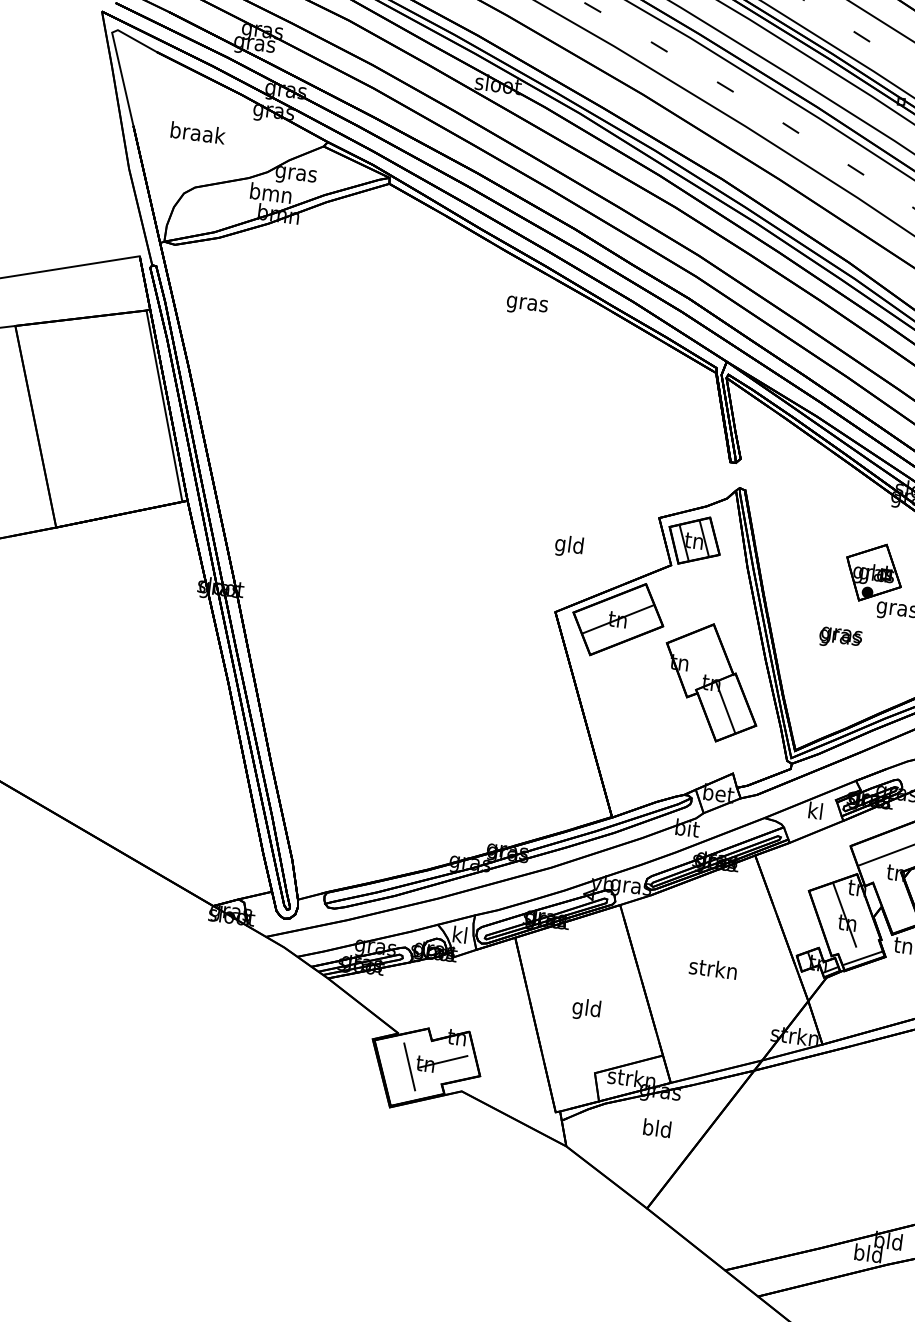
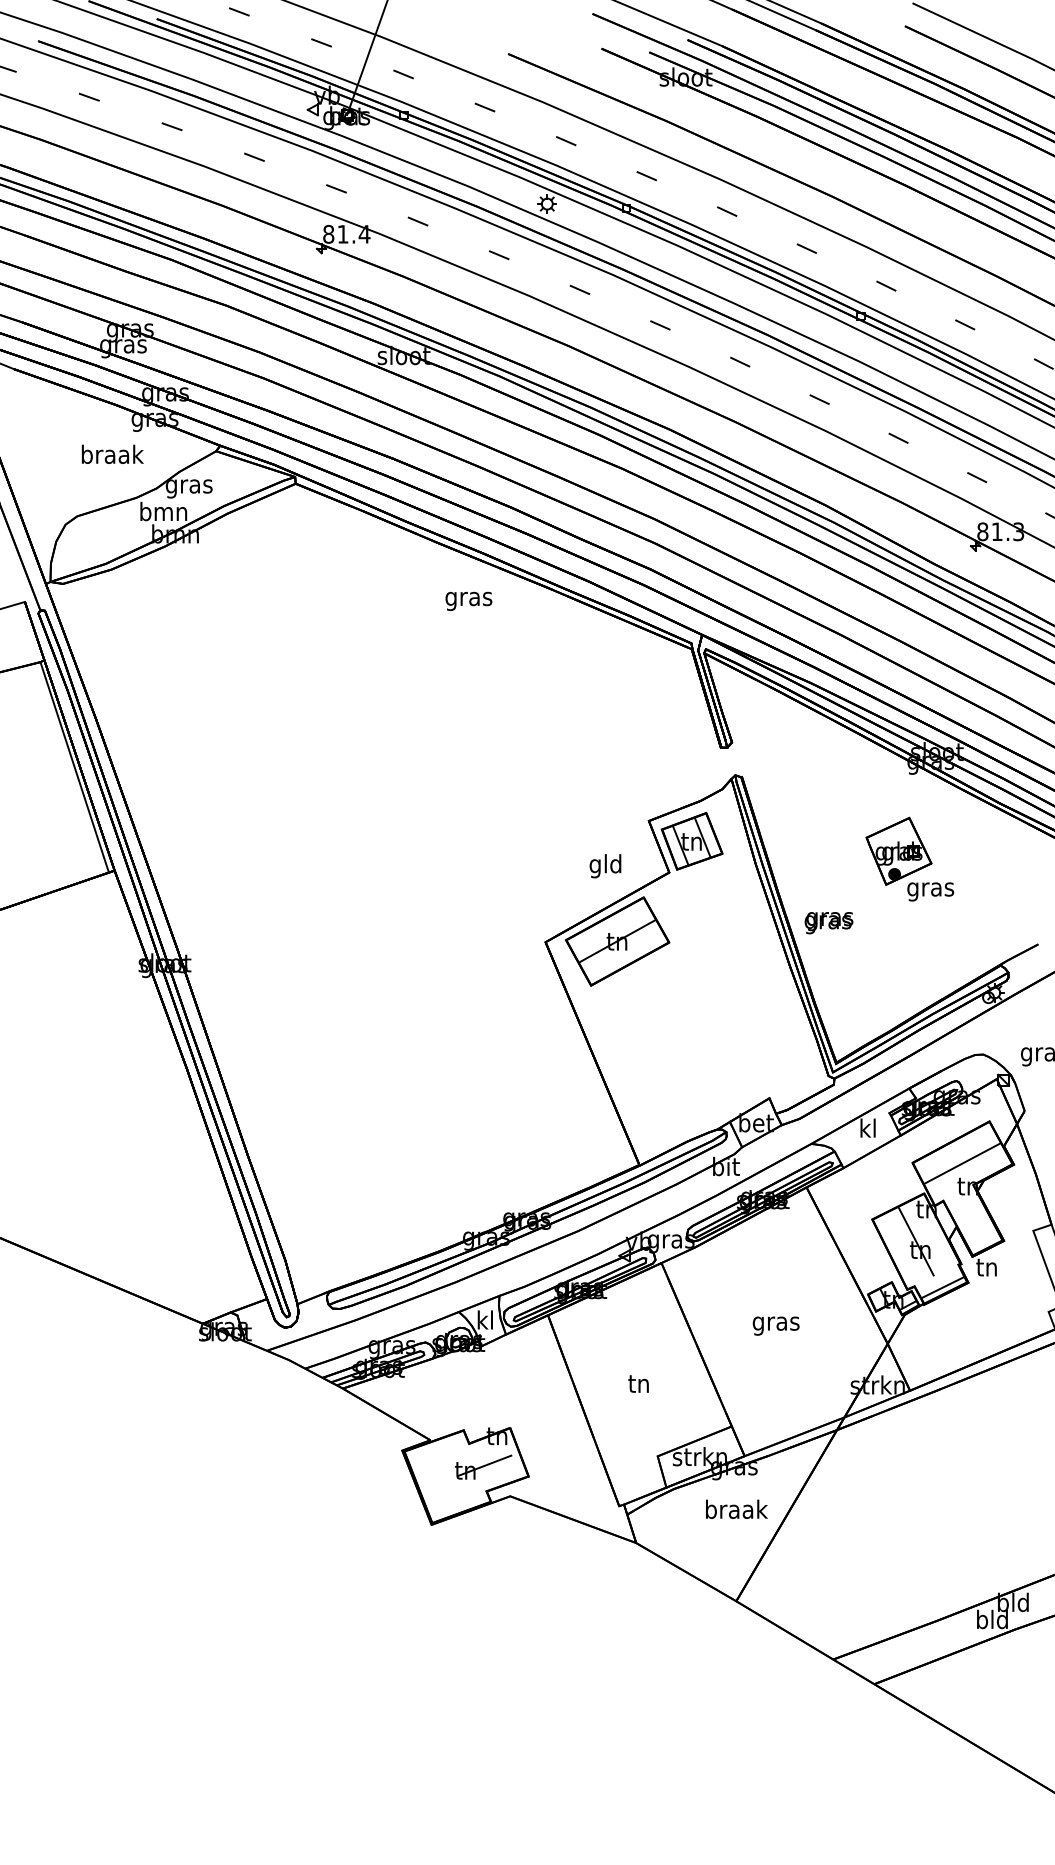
text: (198, 132) -> (112, 453), moved
text: (569, 546) -> (605, 866), moved
text: (840, 638) -> (828, 923), moved
part: (711, 682) -> (731, 998), removed
text: (712, 970) -> (775, 1323), strkn -> gras
text: (586, 1009) -> (638, 1385), gld -> tn
line: (409, 1066) -> (447, 1475), removed
text: (657, 1127) -> (736, 1508), bld -> braak

